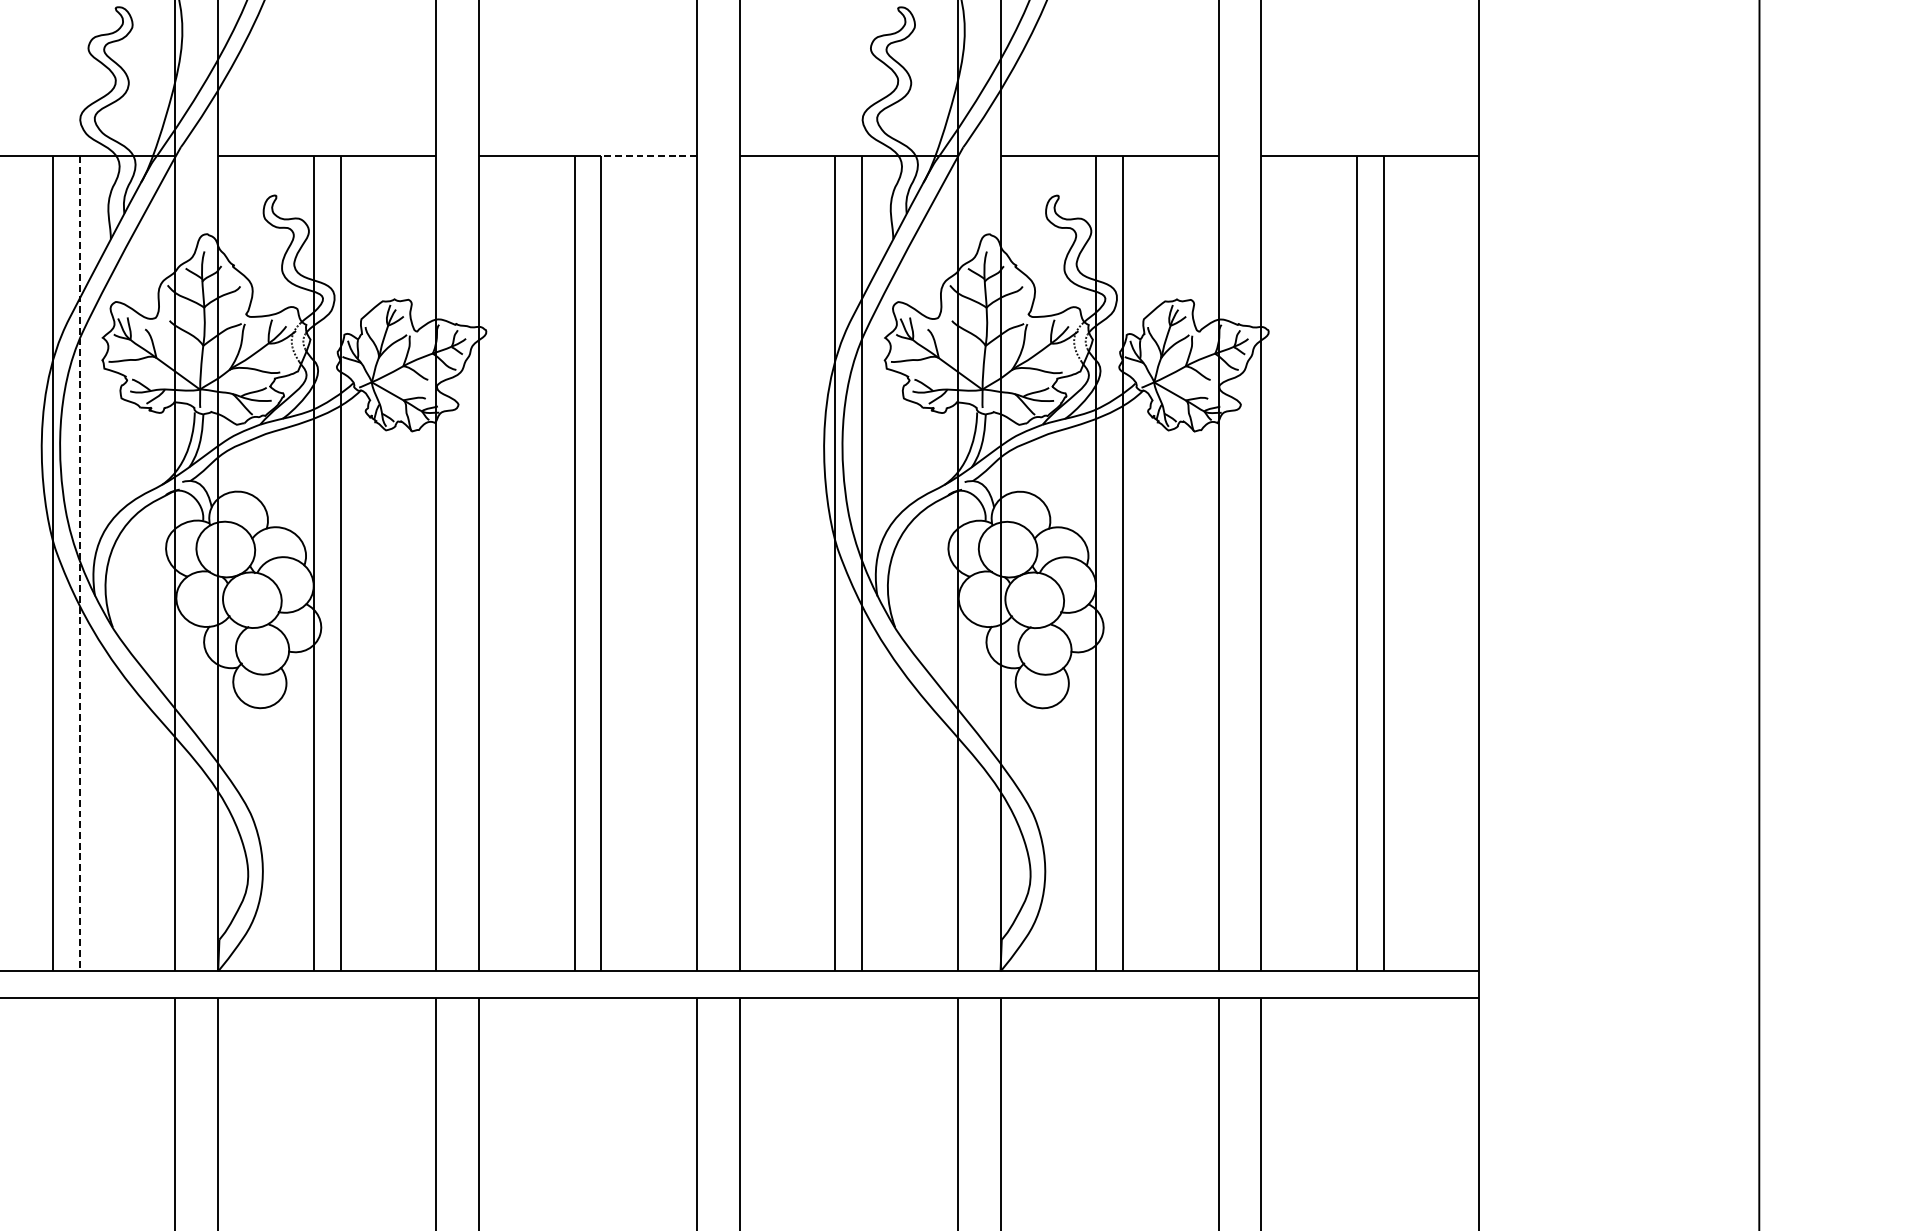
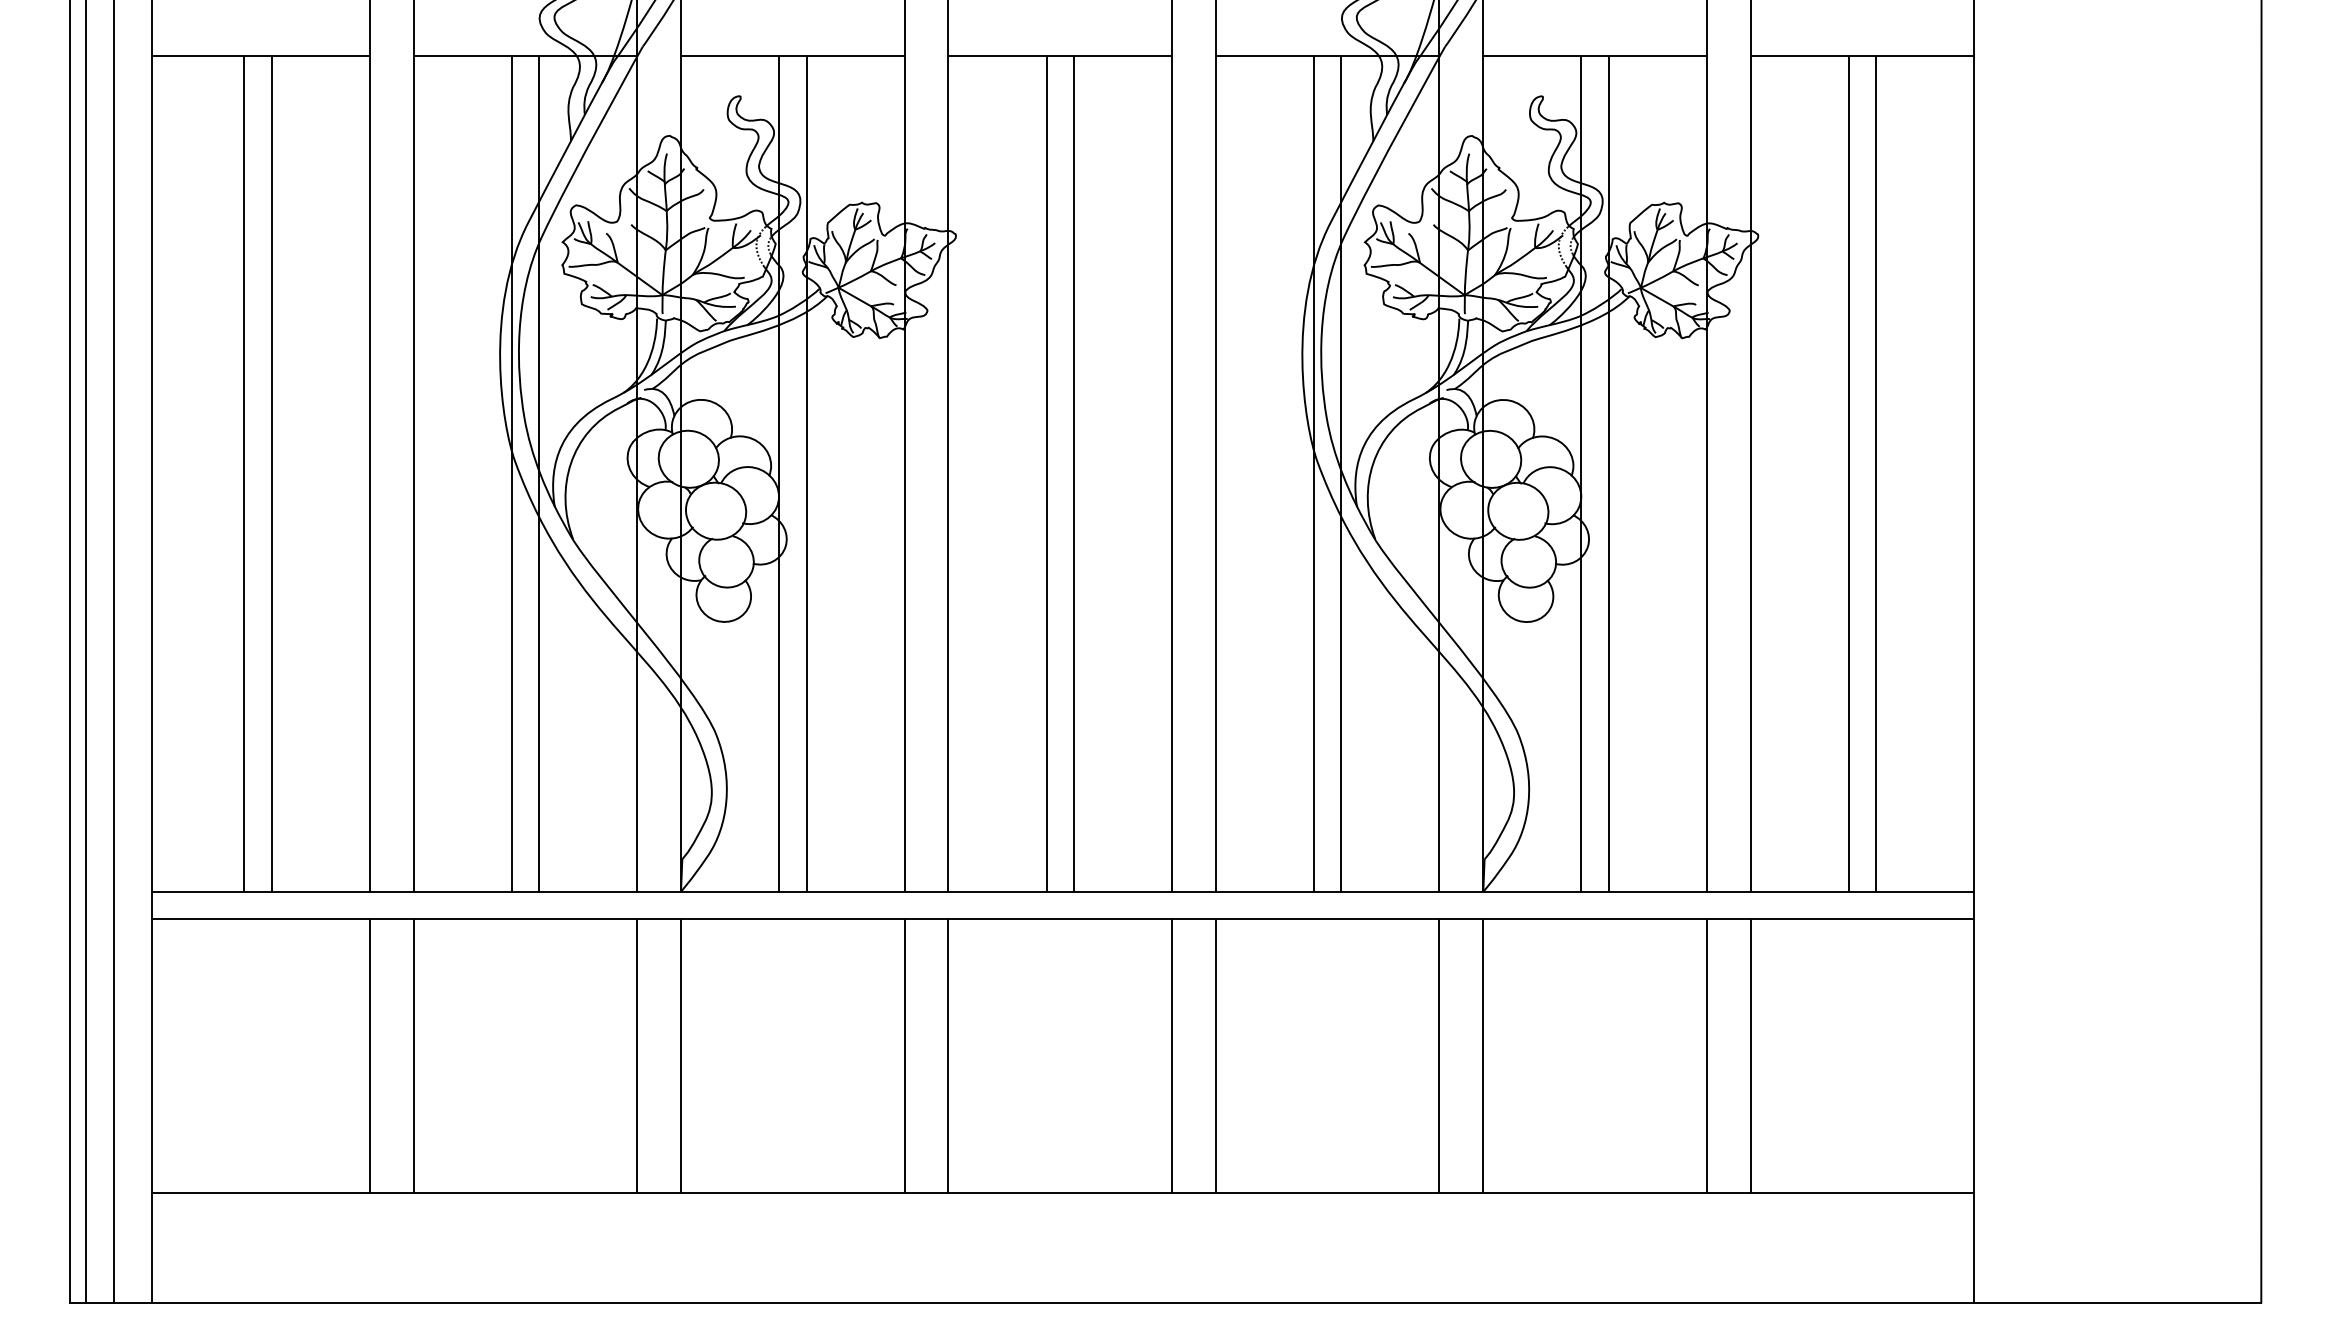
line: (648, 155) -> (1122, 55), dashed -> solid
line: (80, 563) -> (539, 473), dashed -> solid

